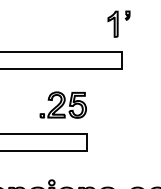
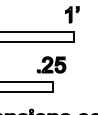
part: (63, 104) -> (51, 64), moved

